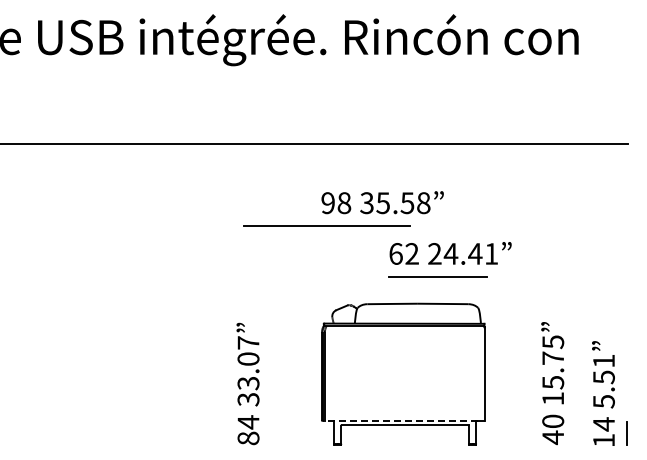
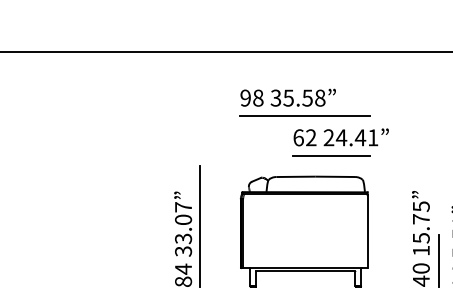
line: (326, 225) -> (304, 115), moved
line: (269, 367) -> (199, 226), added
line: (576, 411) -> (439, 260), added
line: (400, 420) -> (302, 267), dashed -> solid

